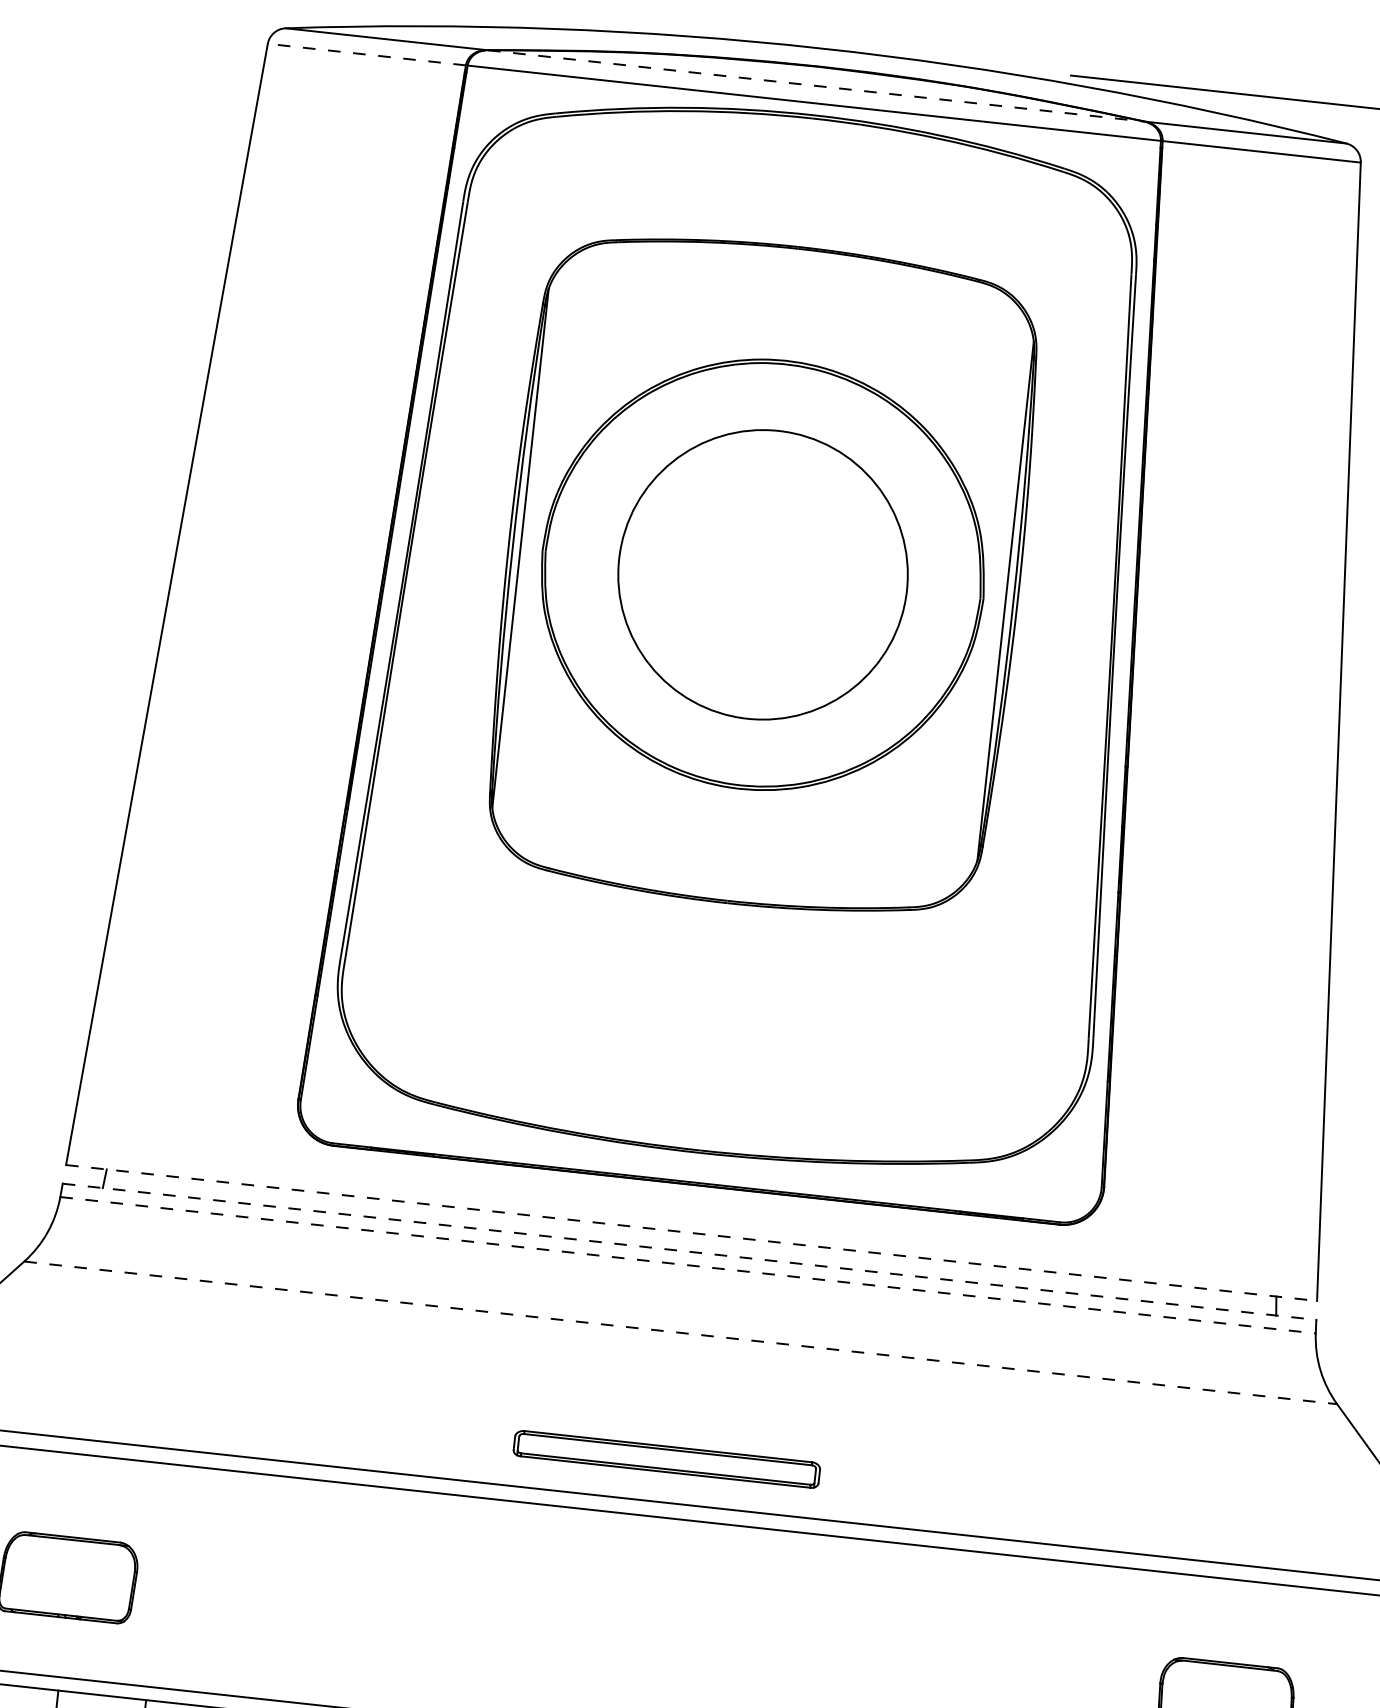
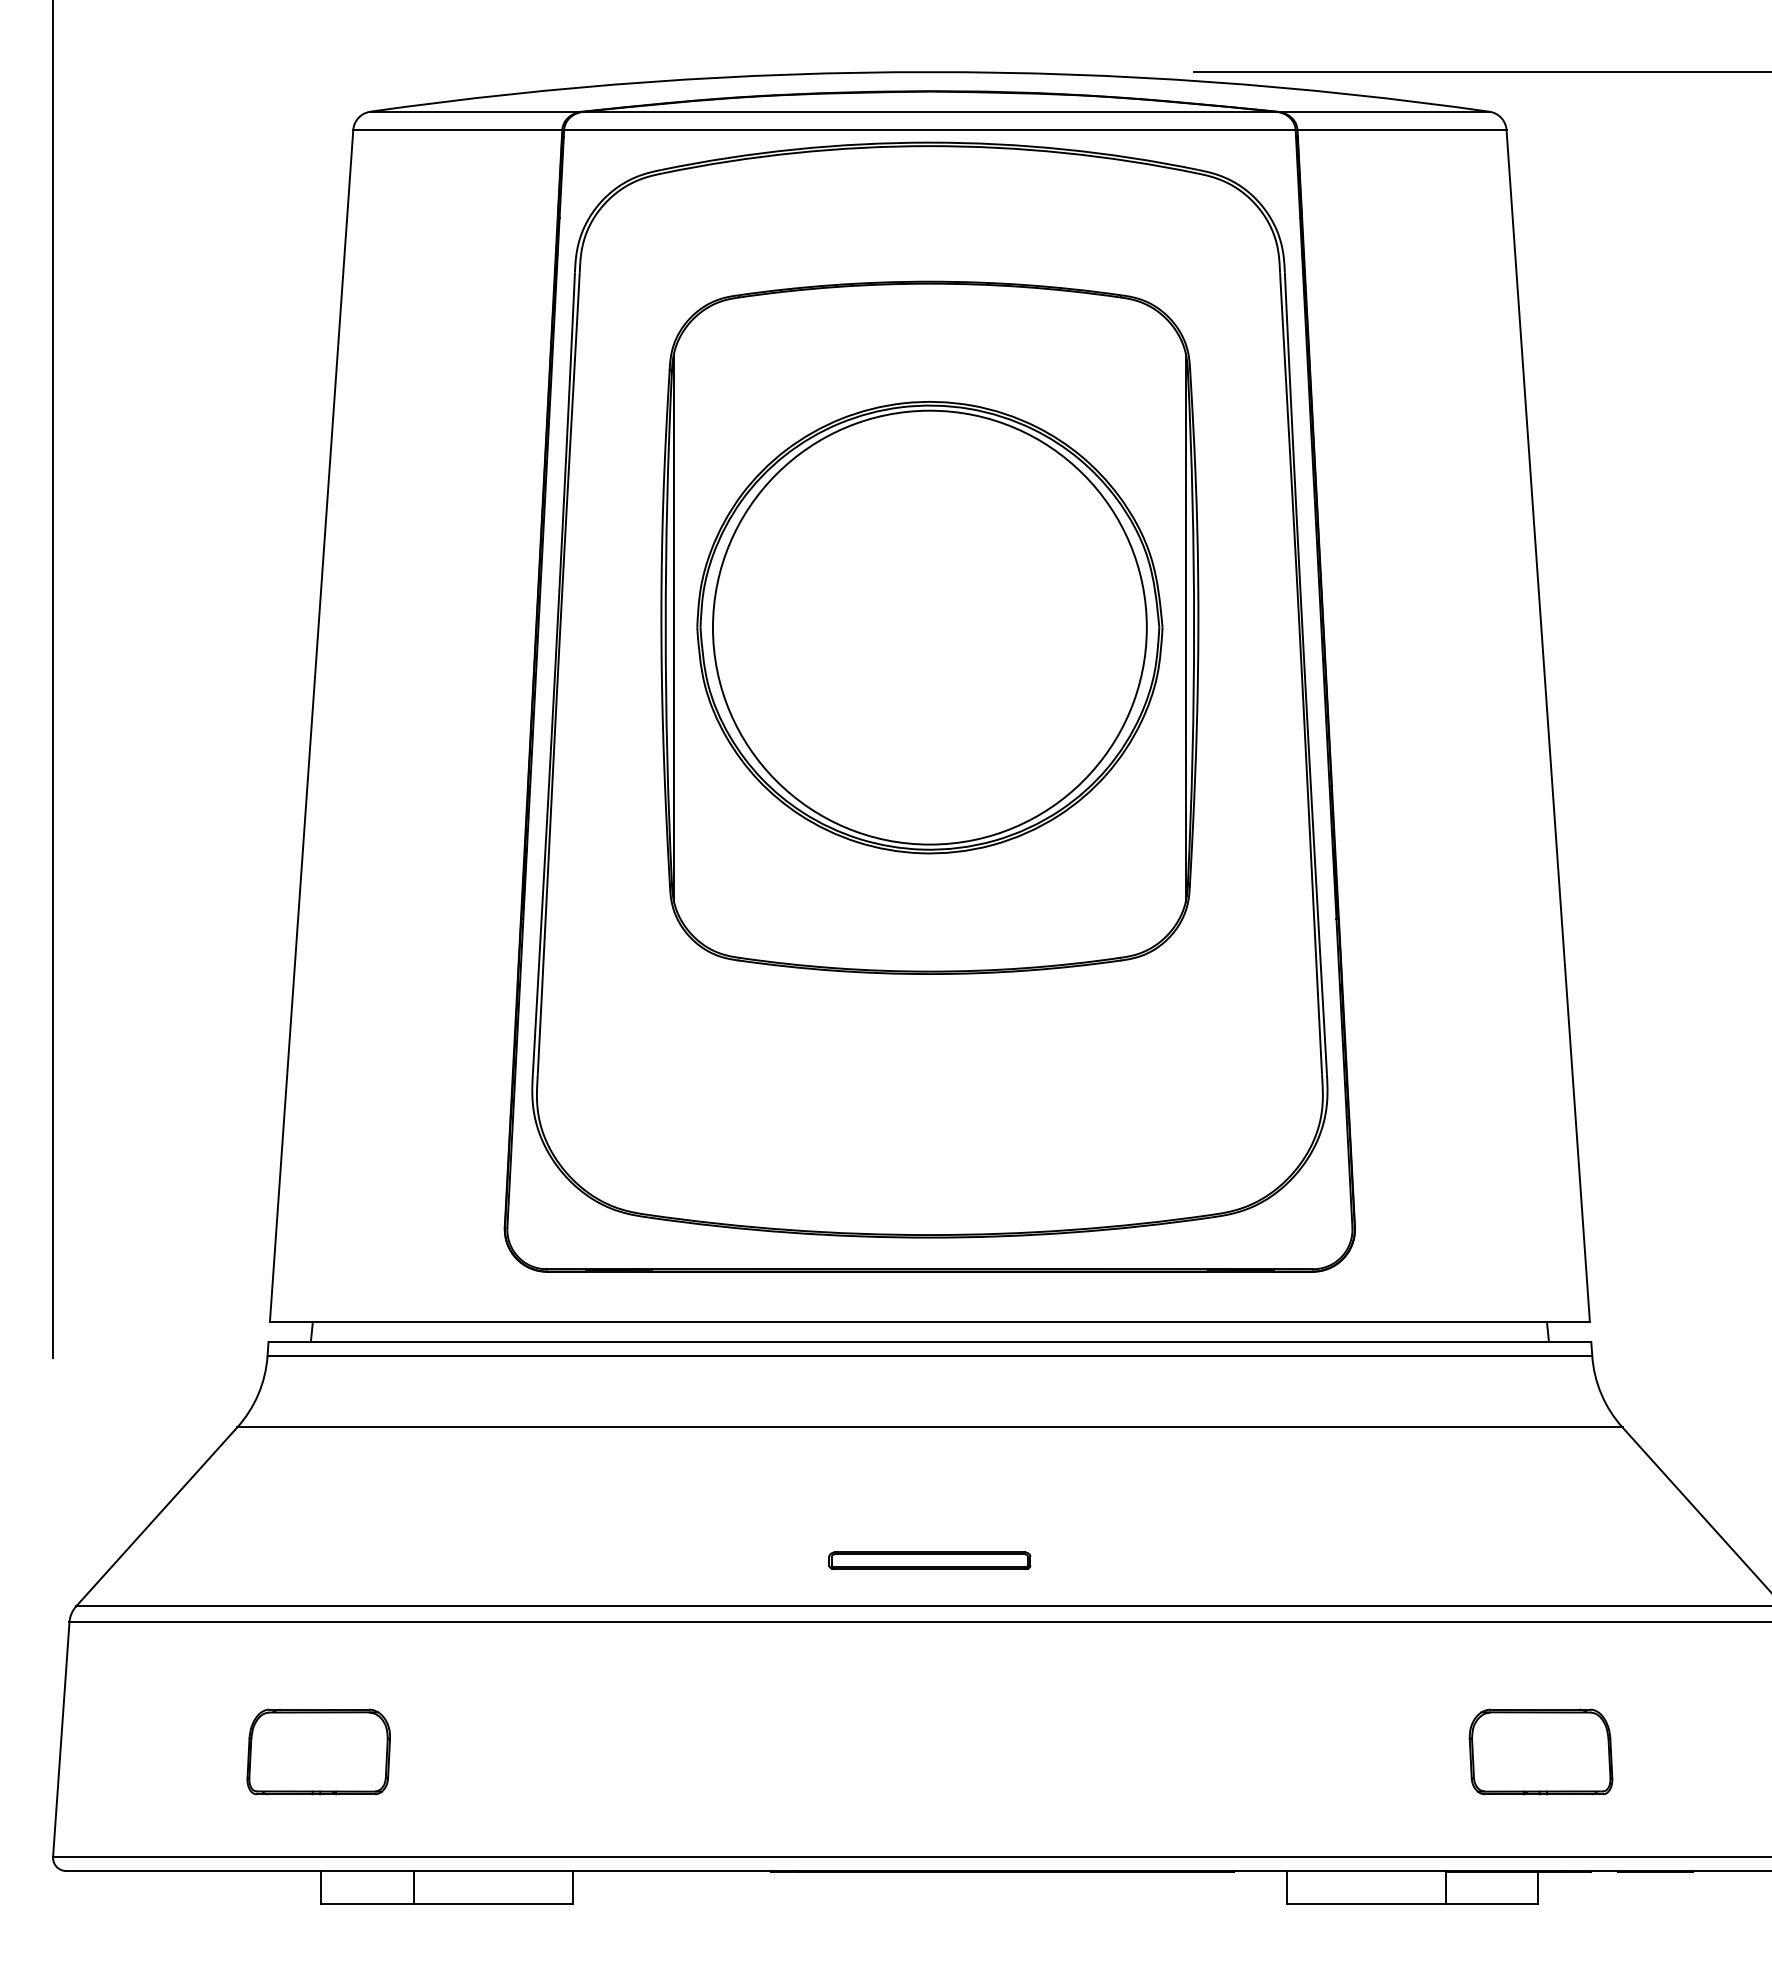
line: (366, 55) -> (457, 130), dashed -> solid
line: (816, 85) -> (930, 111), dashed -> solid
circle: (762, 574) -> (929, 627), size x1.43
line: (691, 1233) -> (929, 1322), dashed -> solid
line: (690, 1251) -> (930, 1341), dashed -> solid
line: (688, 1265) -> (930, 1356), dashed -> solid
line: (680, 1332) -> (929, 1427), dashed -> solid
part: (666, 1458) -> (929, 1560), size x0.62

